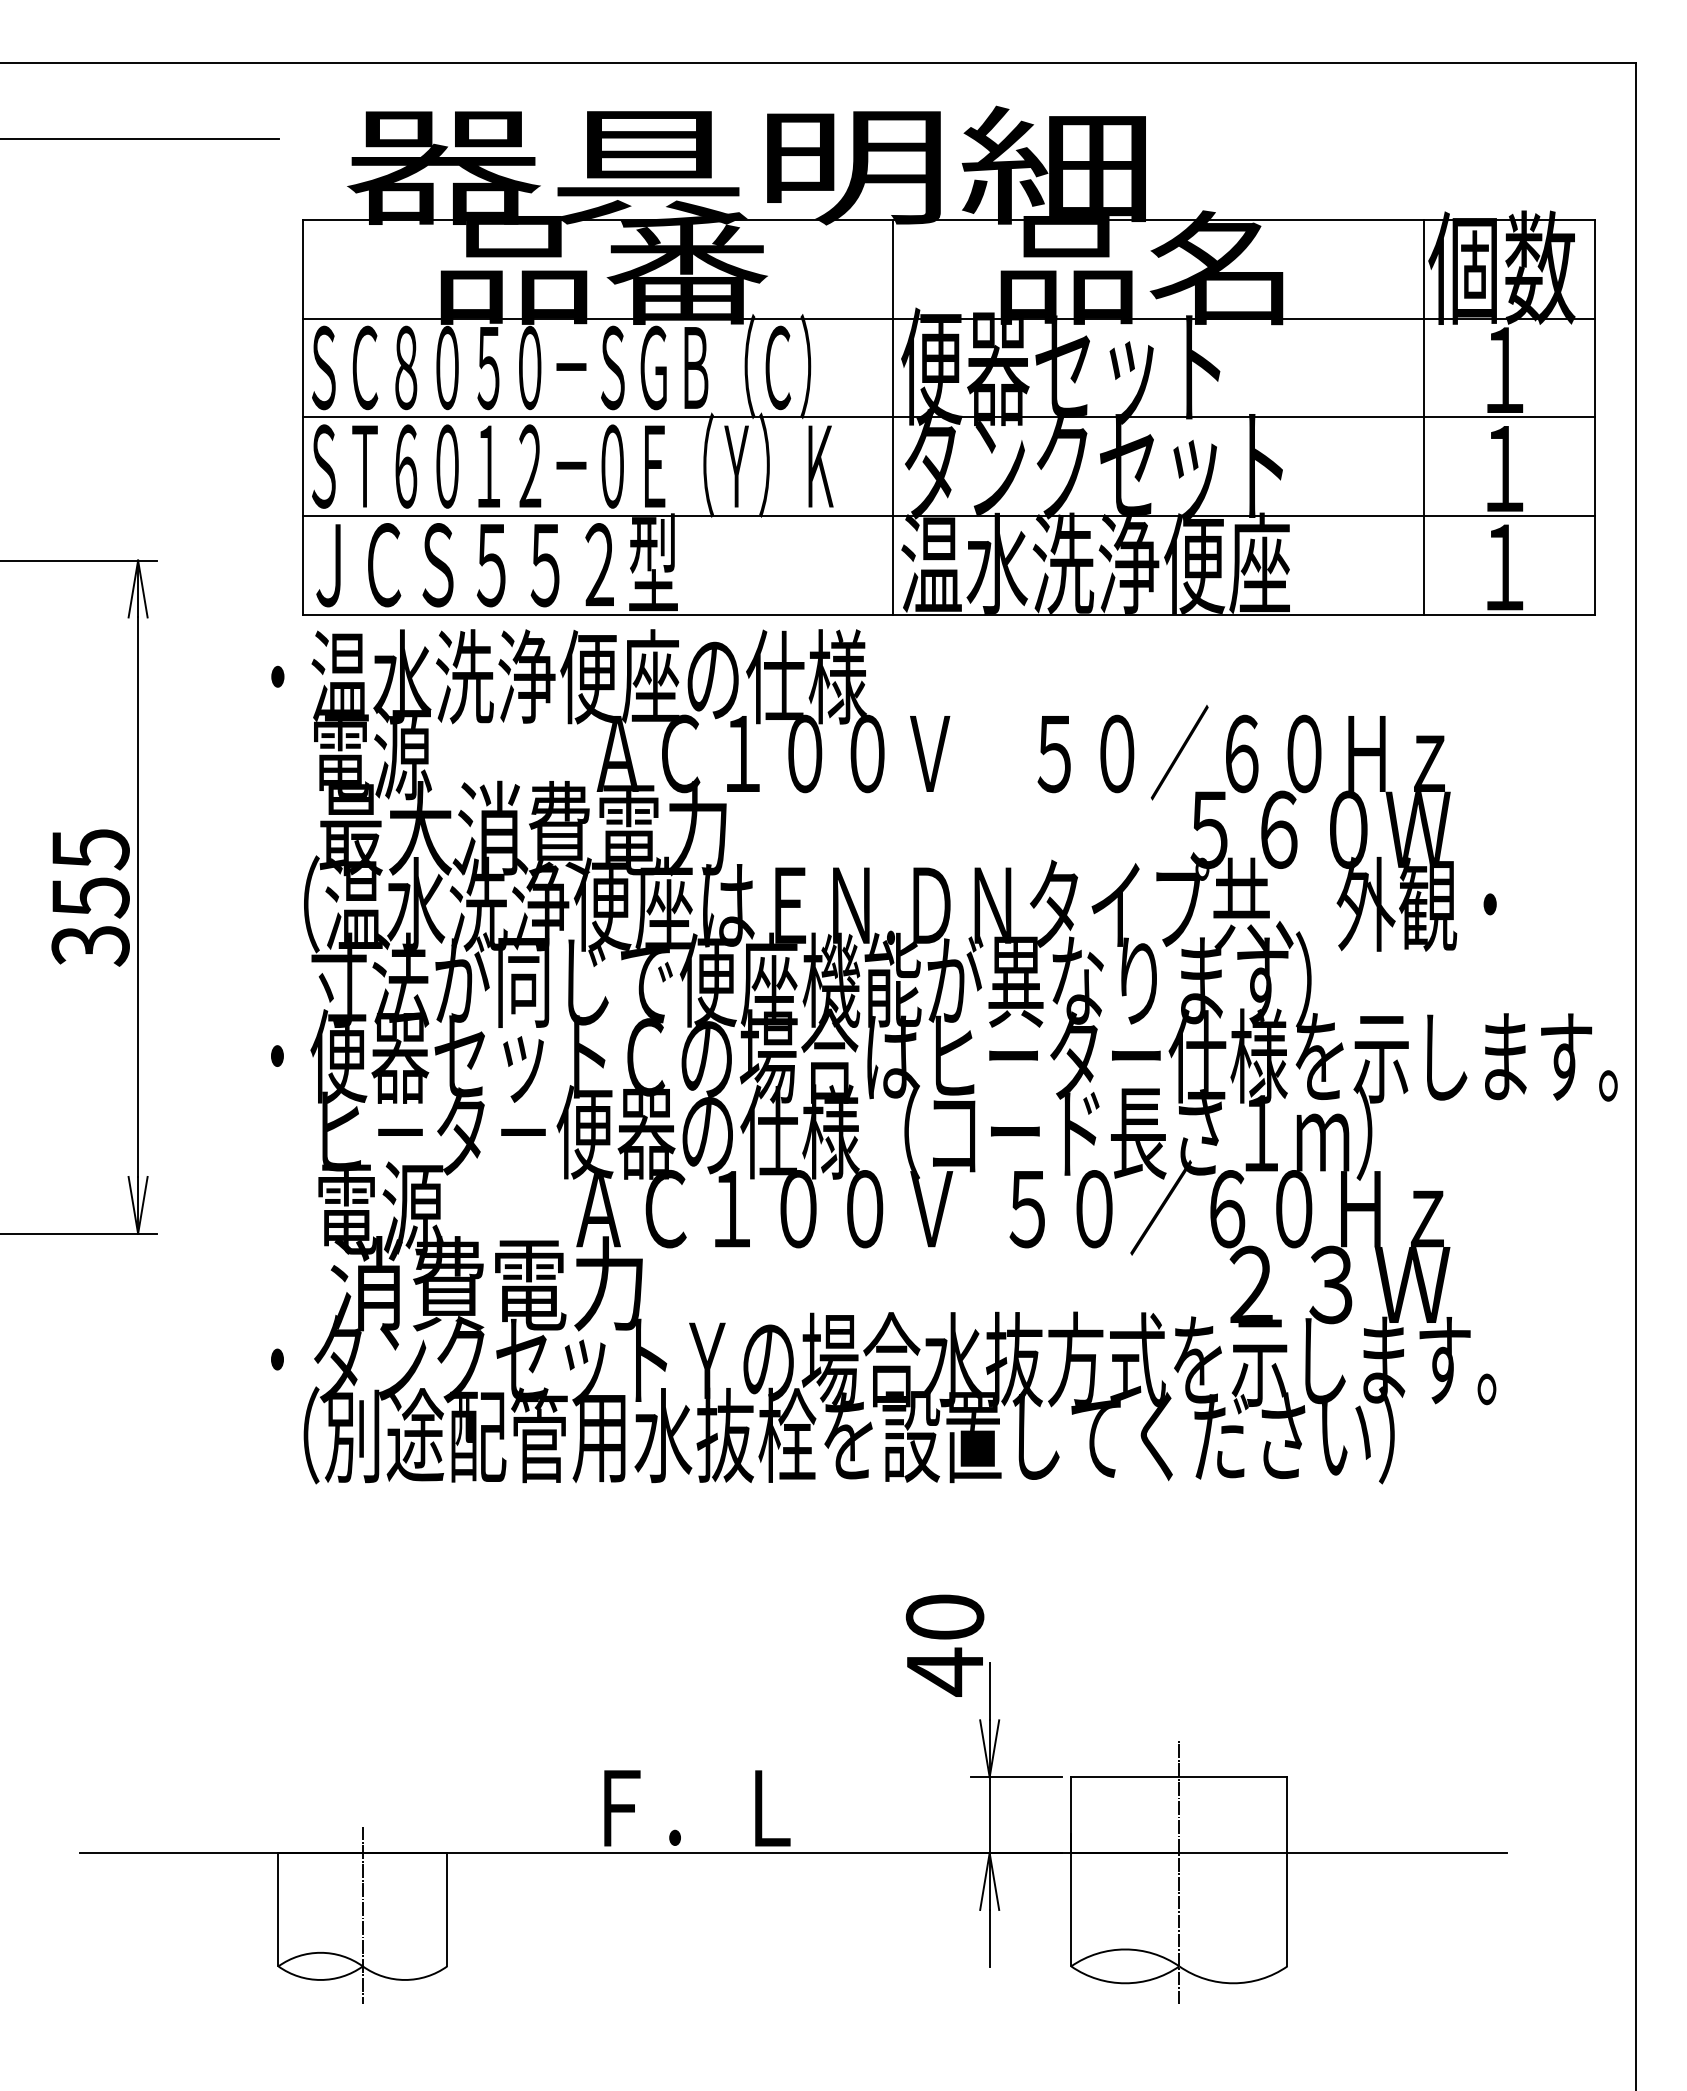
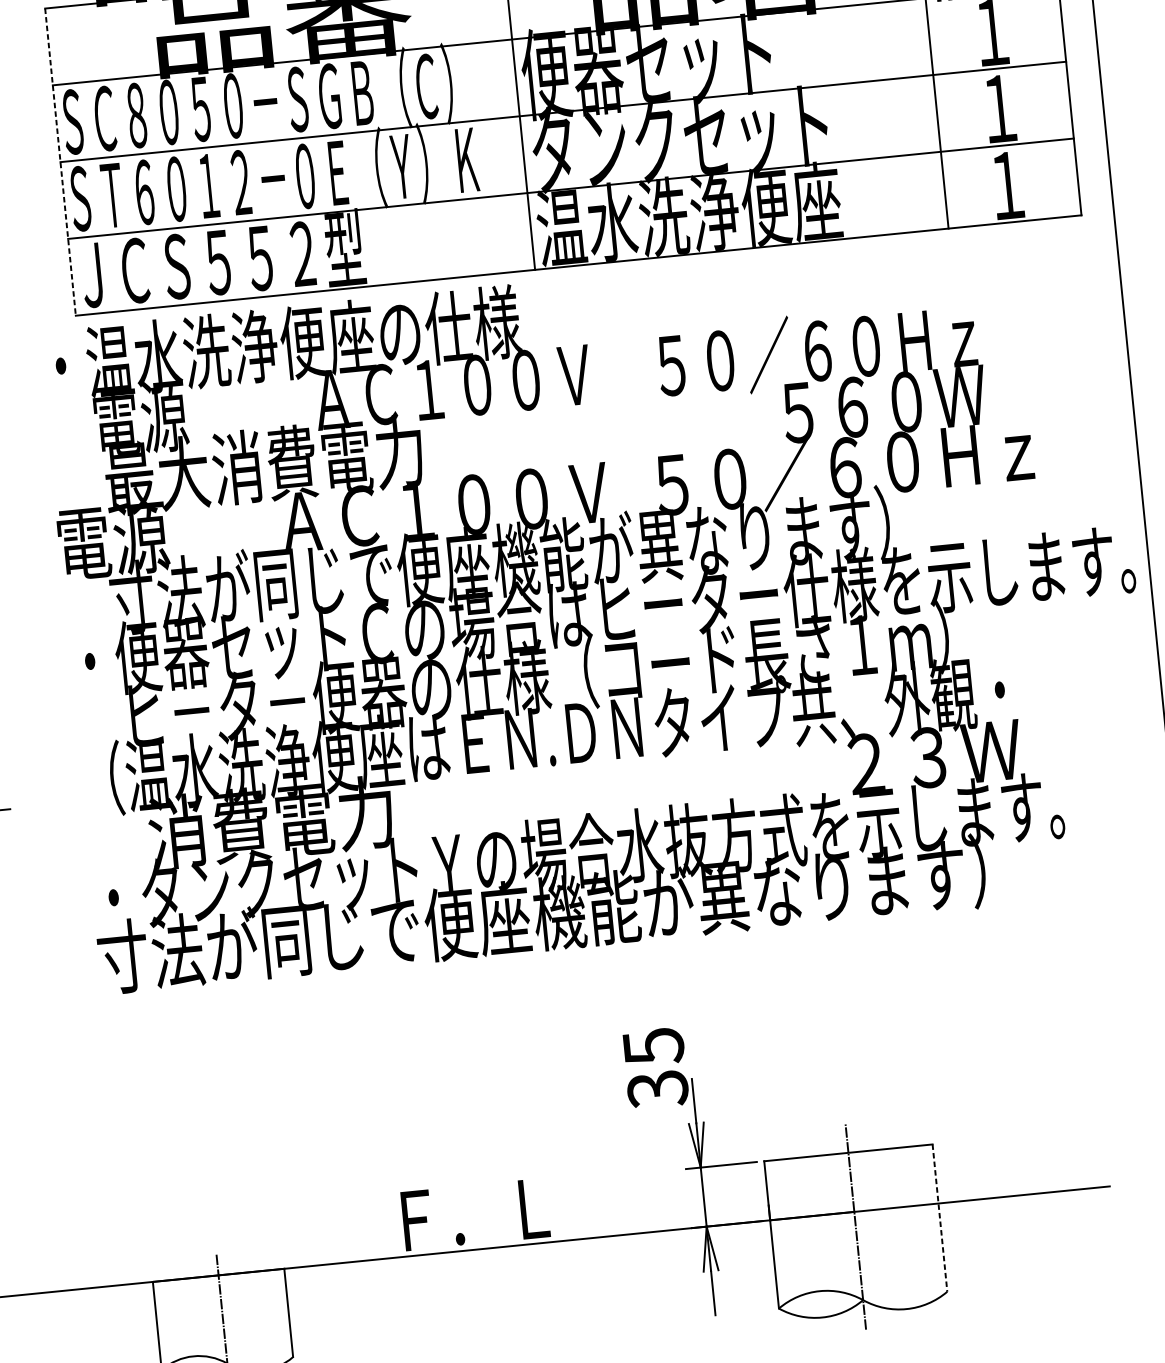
line: (303, 417) -> (60, 162), solid -> dashed
text: (877, 904) -> (545, 496), （温水洗浄便座はＥＮ.ＤＮタイプ共、外観・ -> 電源        ＡＣ１００Ｖ  ５０／６０Ｈｚ
text: (865, 1207) -> (559, 733), 電源        ＡＣ１００Ｖ  ５０／６０Ｈｚ -> （温水洗浄便座はＥＮ.ＤＮタイプ共、外観・
text: (822, 1435) -> (544, 914), （別途配管用水抜栓を設置してください） -> 寸法が同じで便座機能が異なります）
text: (944, 1645) -> (655, 1068), 40 -> 35
line: (1287, 1871) -> (939, 1217), solid -> dashed

